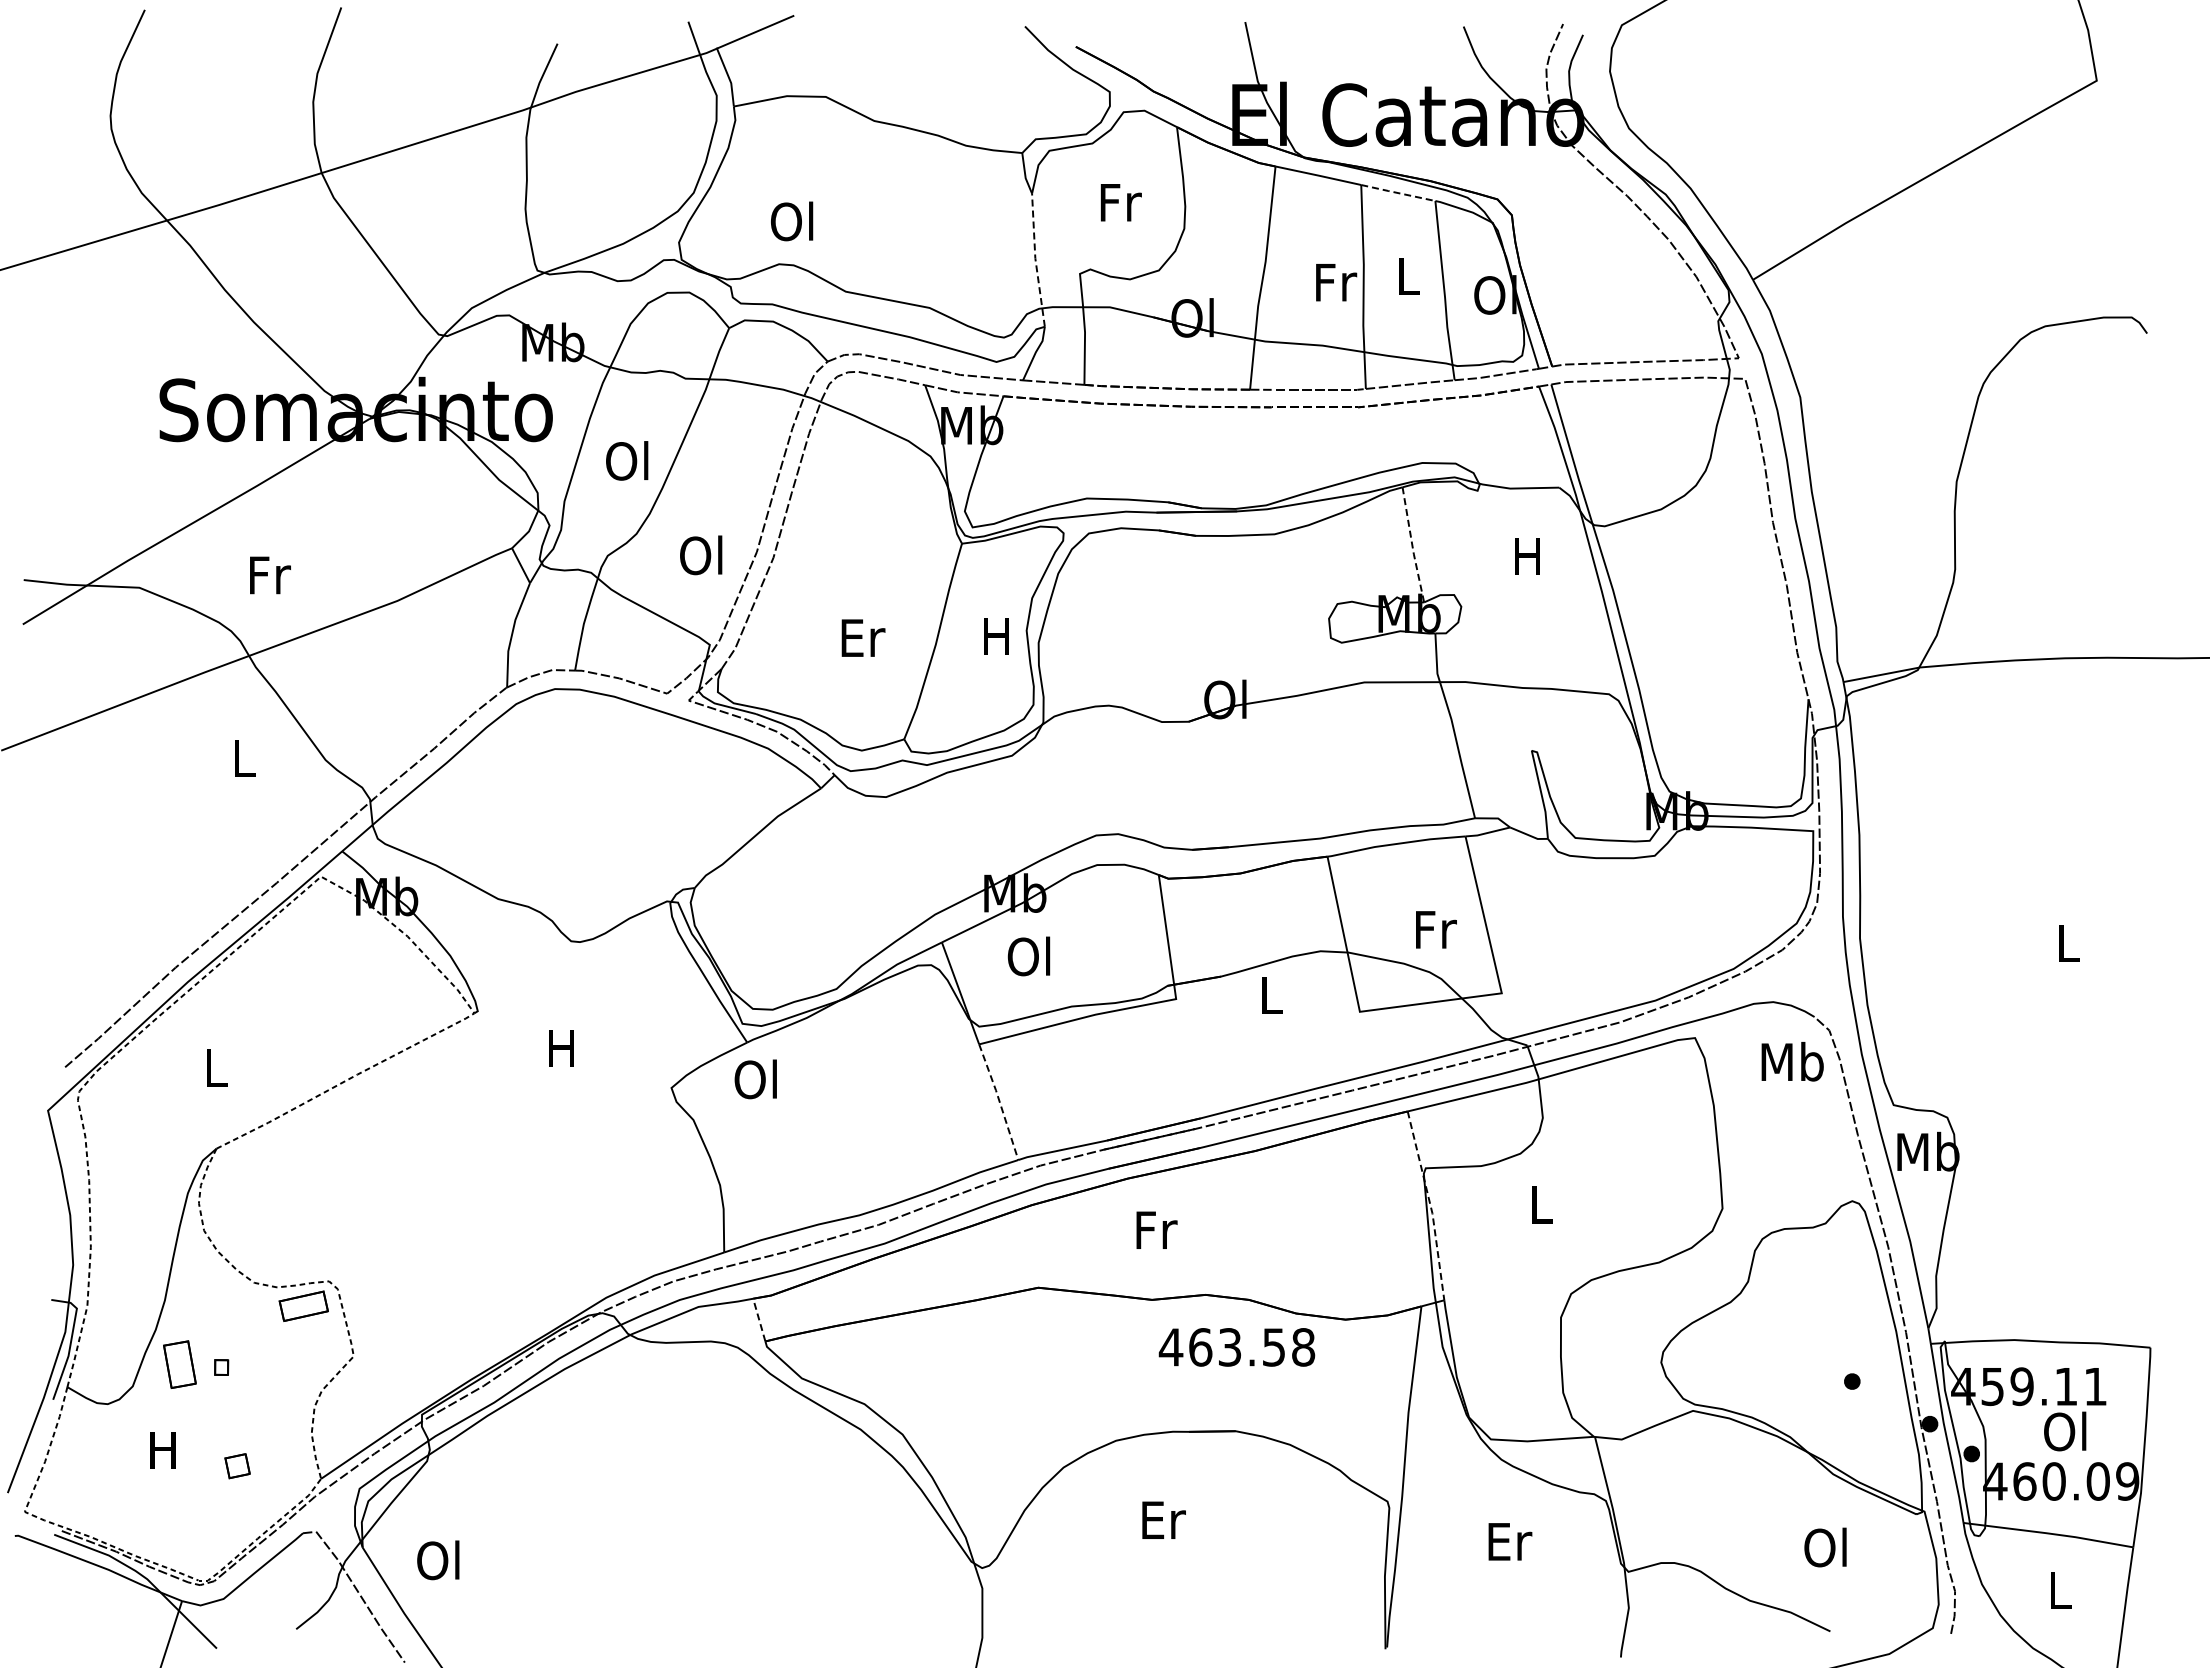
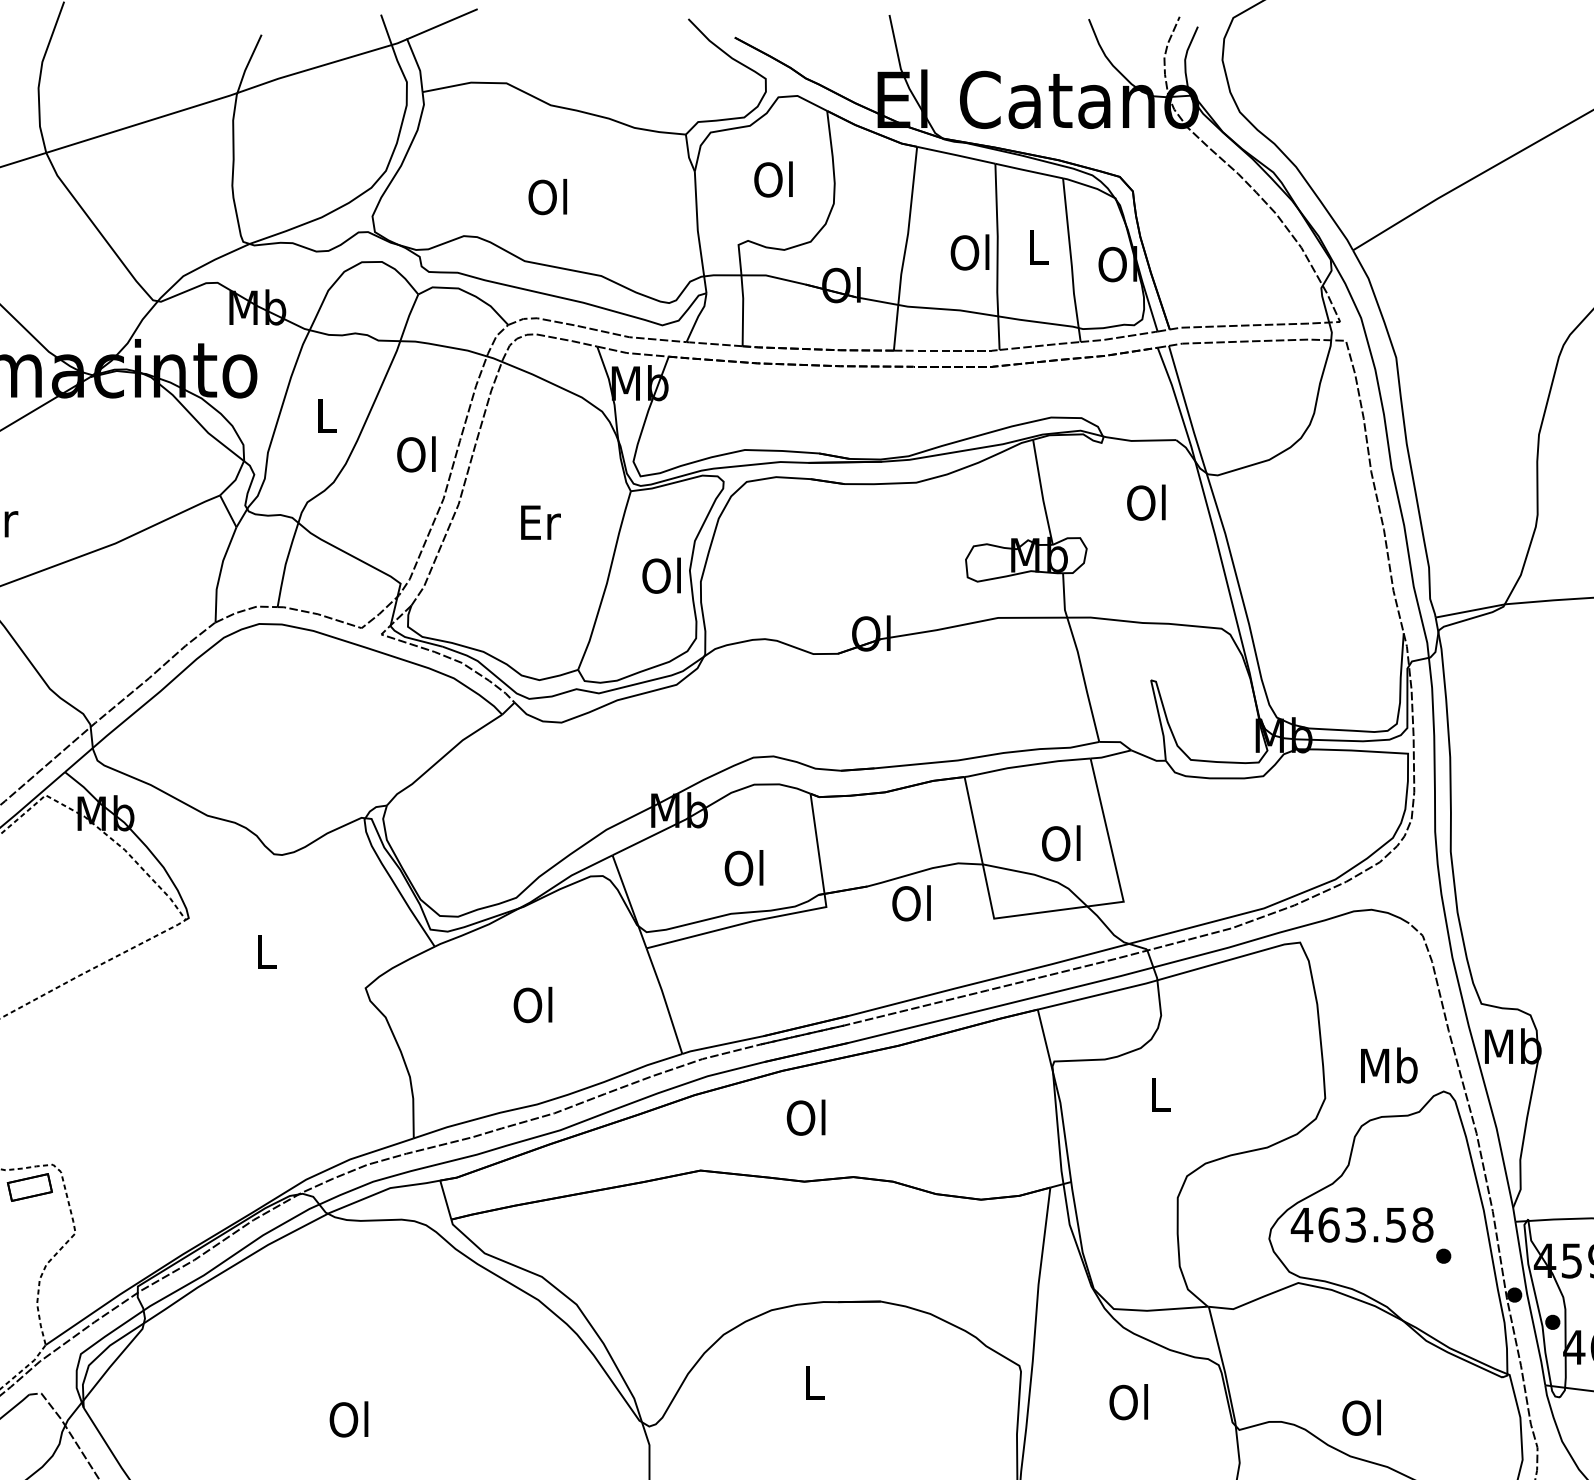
line: (1397, 193) -> (1028, 171), dashed -> solid
text: (1119, 202) -> (774, 179), Fr -> Ol
text: (792, 221) -> (548, 197), moved
line: (1035, 260) -> (697, 232), dashed -> solid
text: (1334, 281) -> (970, 251), Fr -> Ol
text: (627, 460) -> (325, 415), Ol -> L
line: (1412, 546) -> (1042, 493), dashed -> solid
text: (701, 555) -> (416, 454), moved
text: (1526, 556) -> (1146, 502), H -> Ol
text: (995, 636) -> (661, 575), H -> Ol
text: (863, 637) -> (540, 522), moved
text: (1434, 929) -> (1062, 843), Fr -> Ol
text: (1028, 956) -> (743, 868), moved
text: (1269, 994) -> (911, 902), L -> Ol
text: (561, 1048) -> (265, 952), H -> L
text: (1792, 1061) -> (1389, 1065), moved
text: (755, 1079) -> (532, 1005), moved
line: (999, 1101) -> (665, 1000), dashed -> solid
line: (1430, 1205) -> (1058, 1095), dashed -> solid
text: (1154, 1229) -> (806, 1117), Fr -> Ol
line: (759, 1319) -> (445, 1199), dashed -> solid
text: (1236, 1347) -> (1361, 1225), moved
text: (1163, 1519) -> (814, 1382), Er -> L
text: (1509, 1541) -> (1130, 1402), Er -> Ol
text: (1825, 1547) -> (1361, 1417), moved
text: (438, 1560) -> (349, 1419), moved

